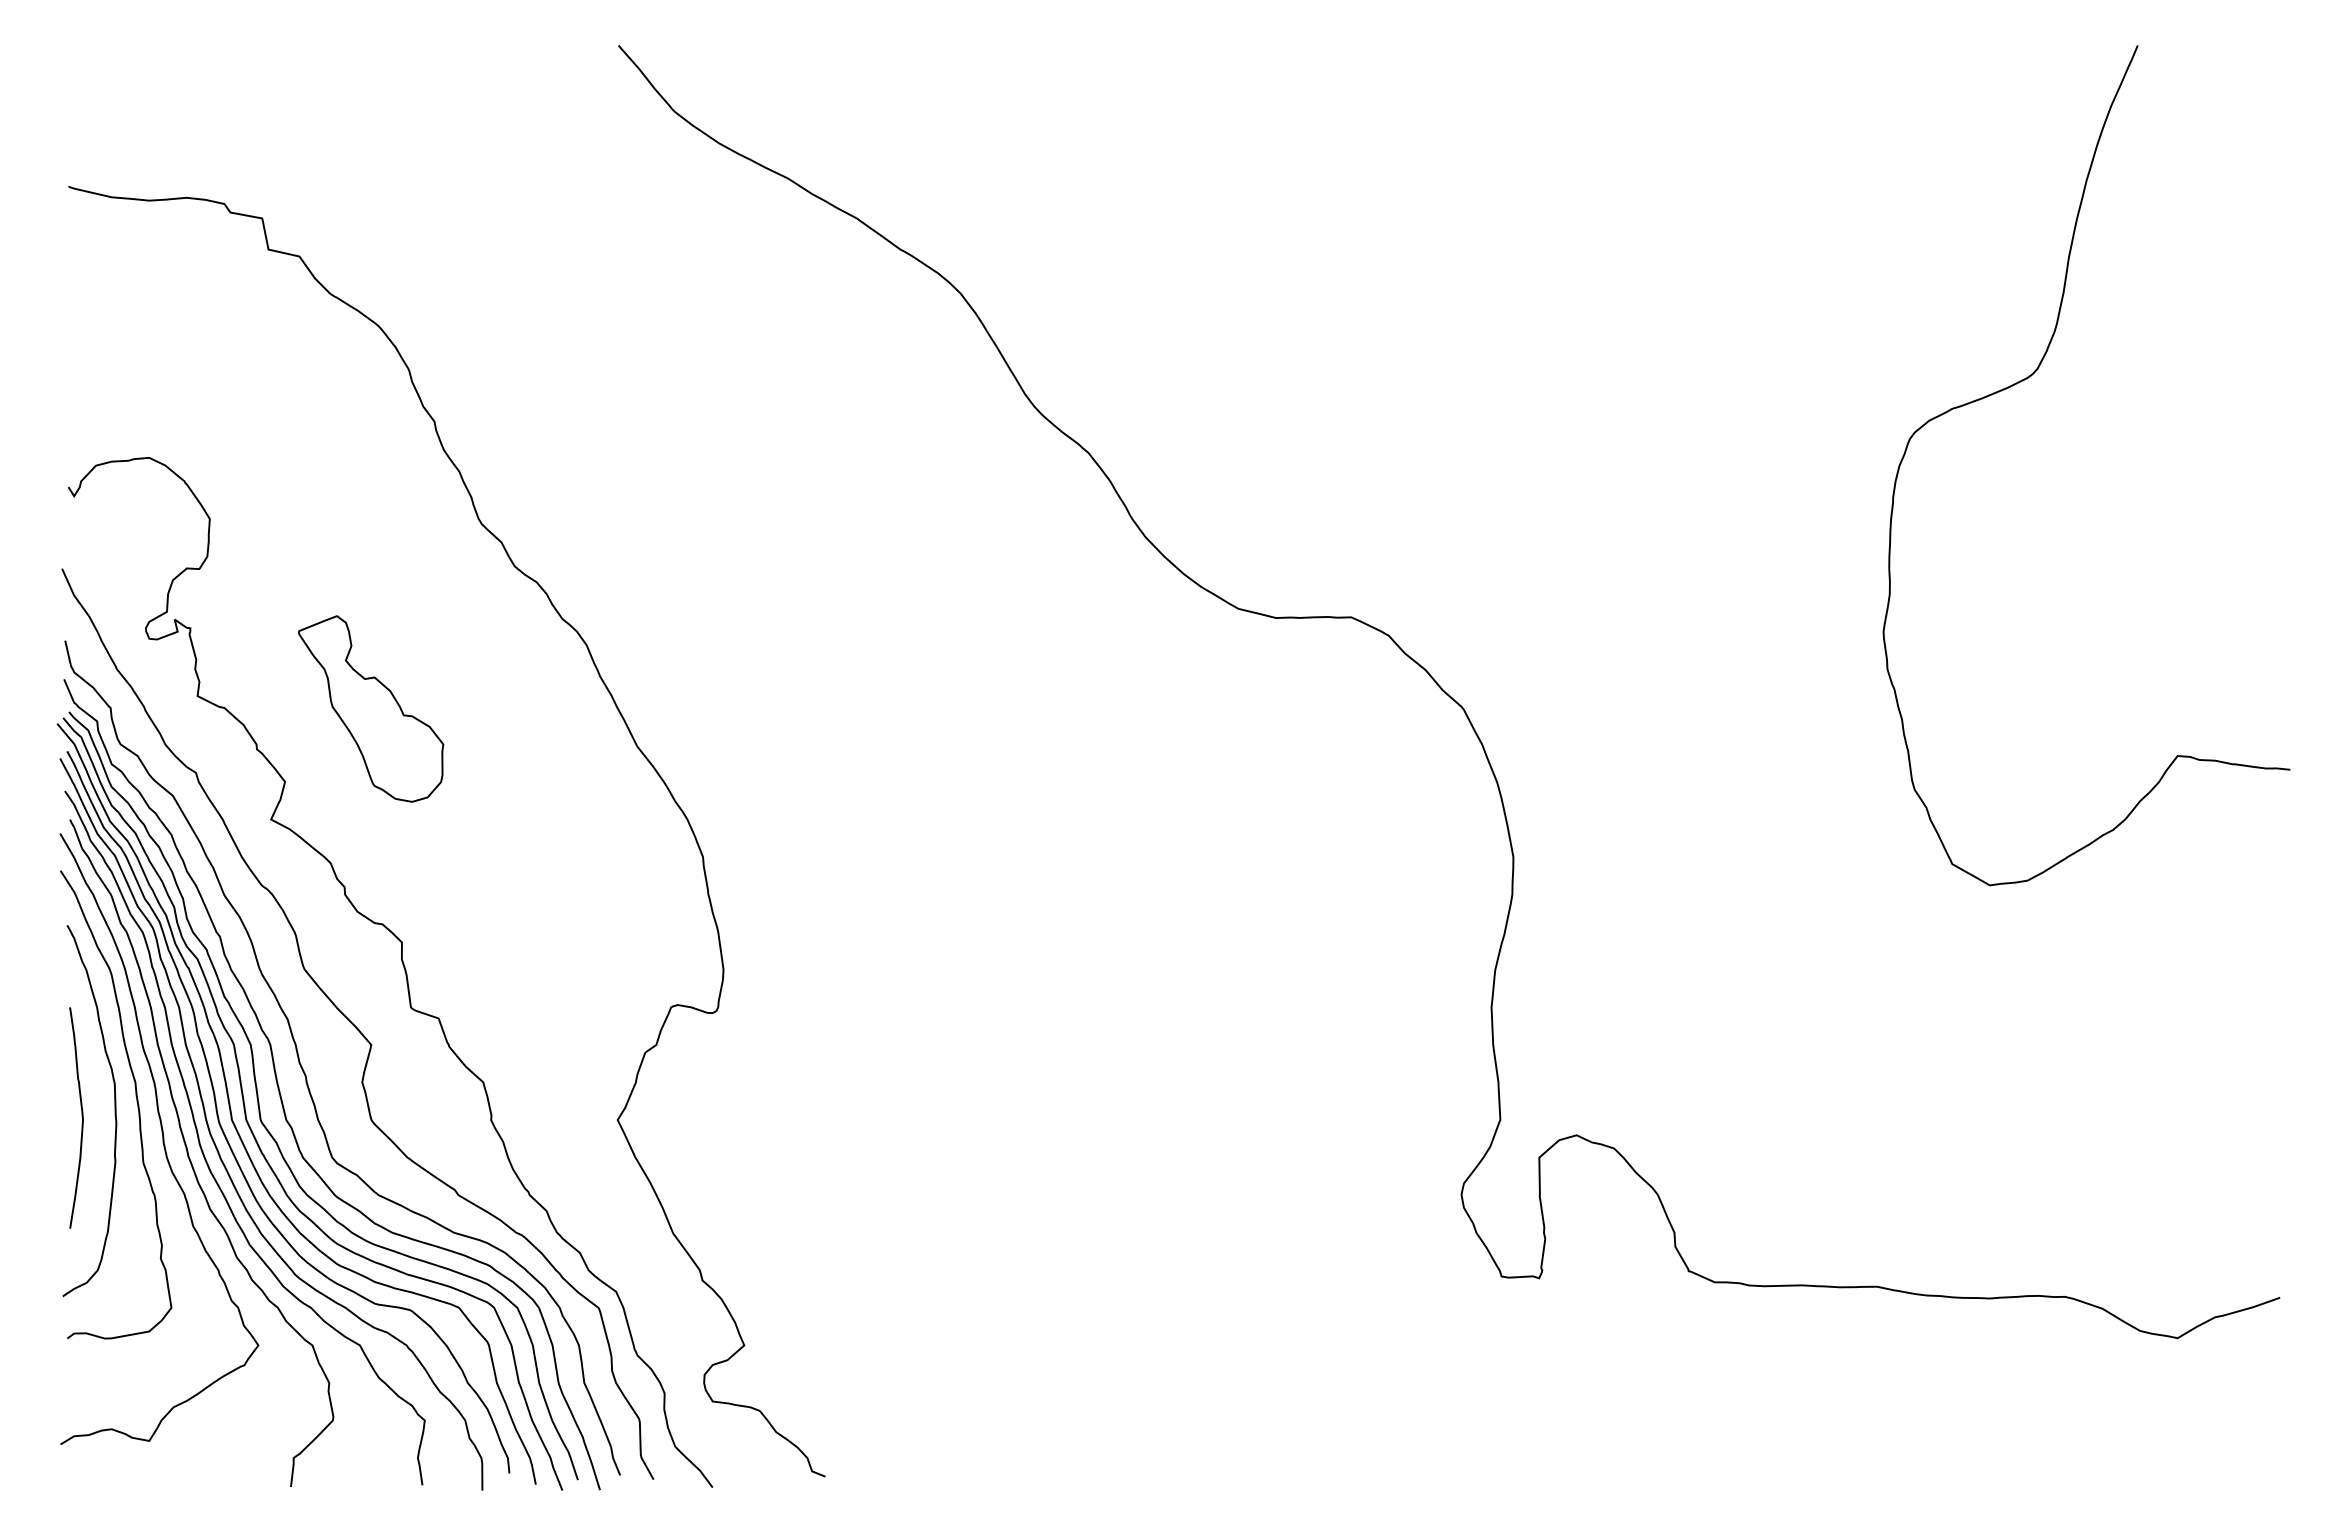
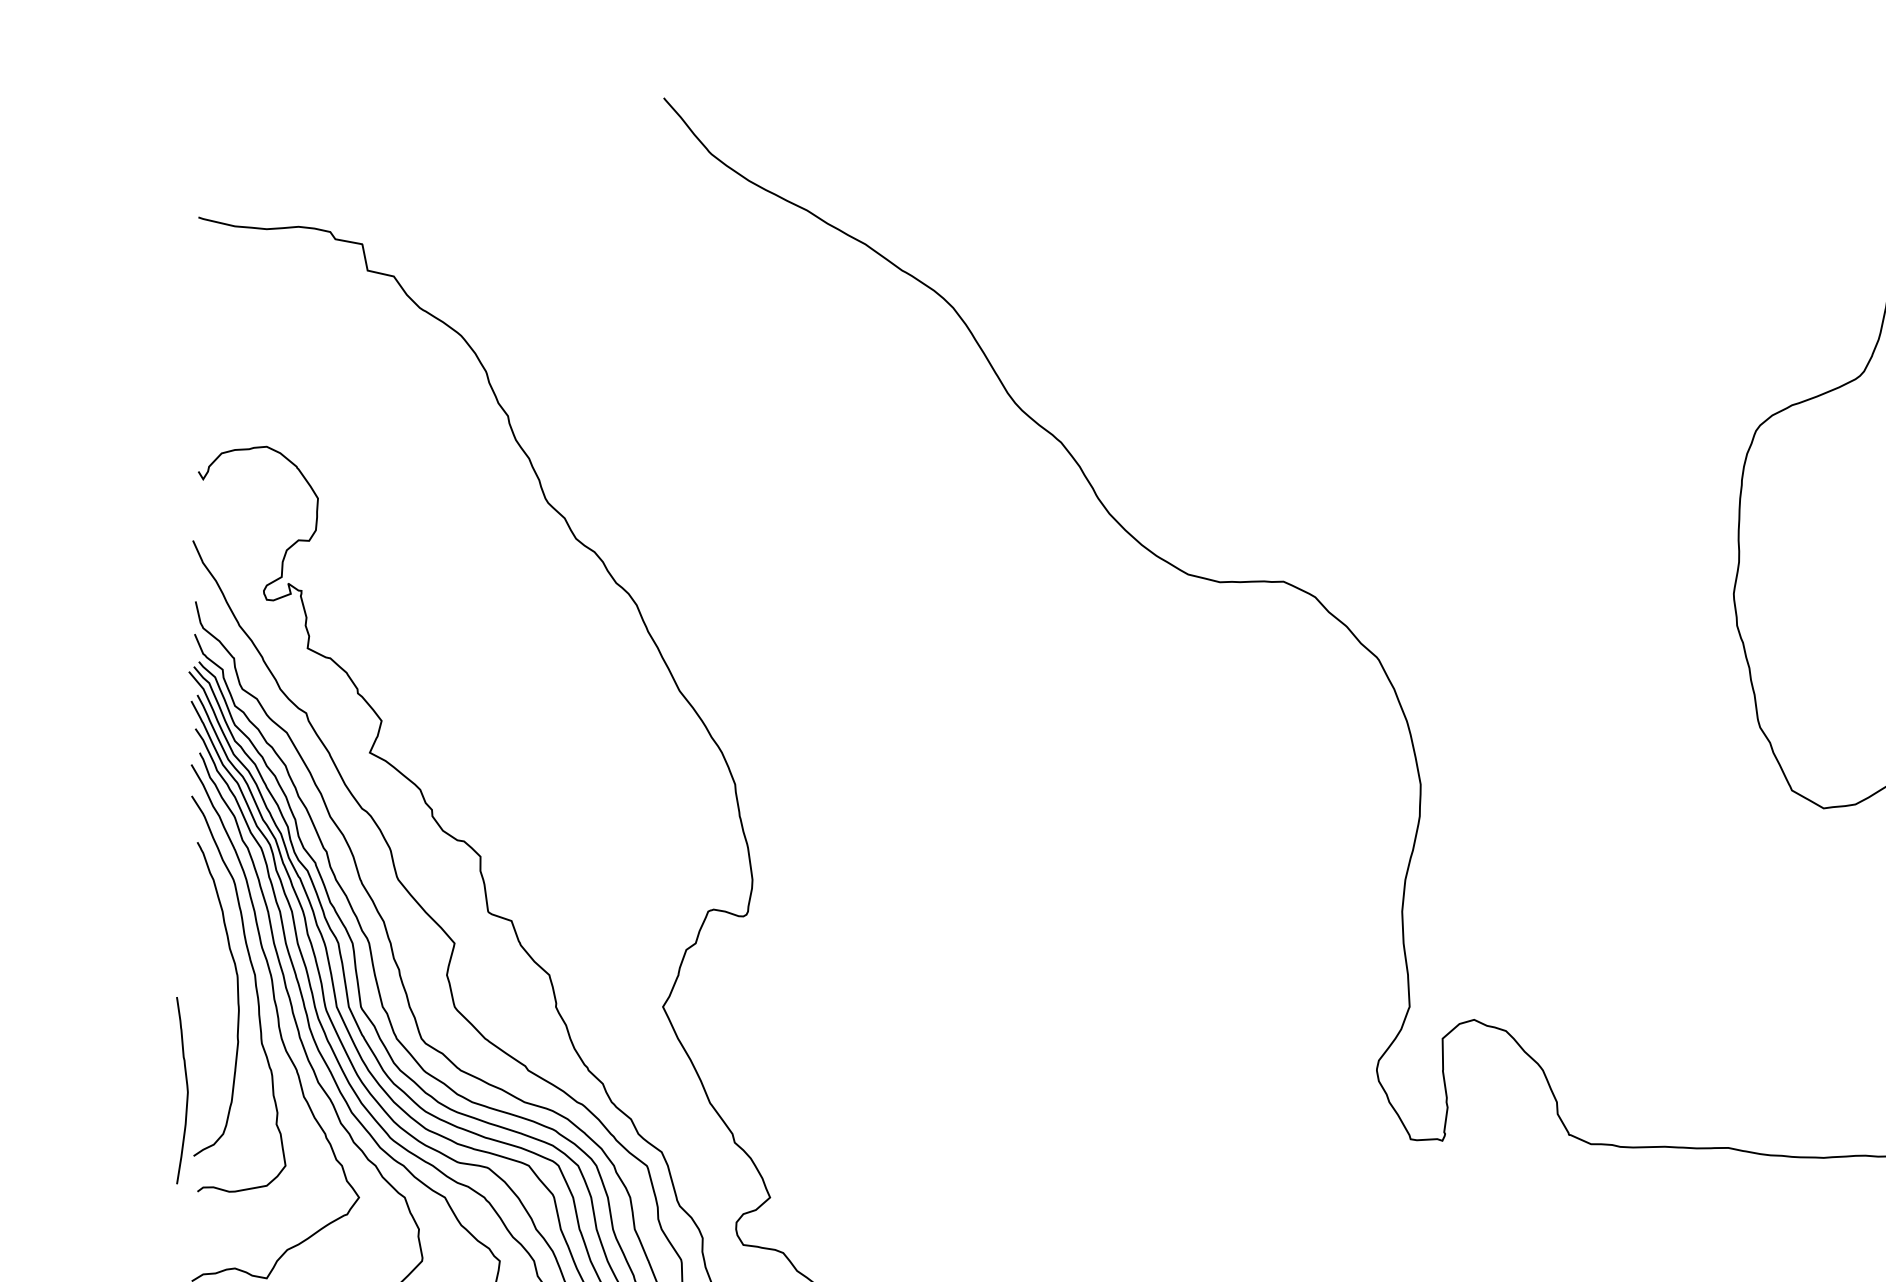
part: (371, 708) -> (454, 658), removed
curve: (81, 1117) -> (186, 1090), moved

